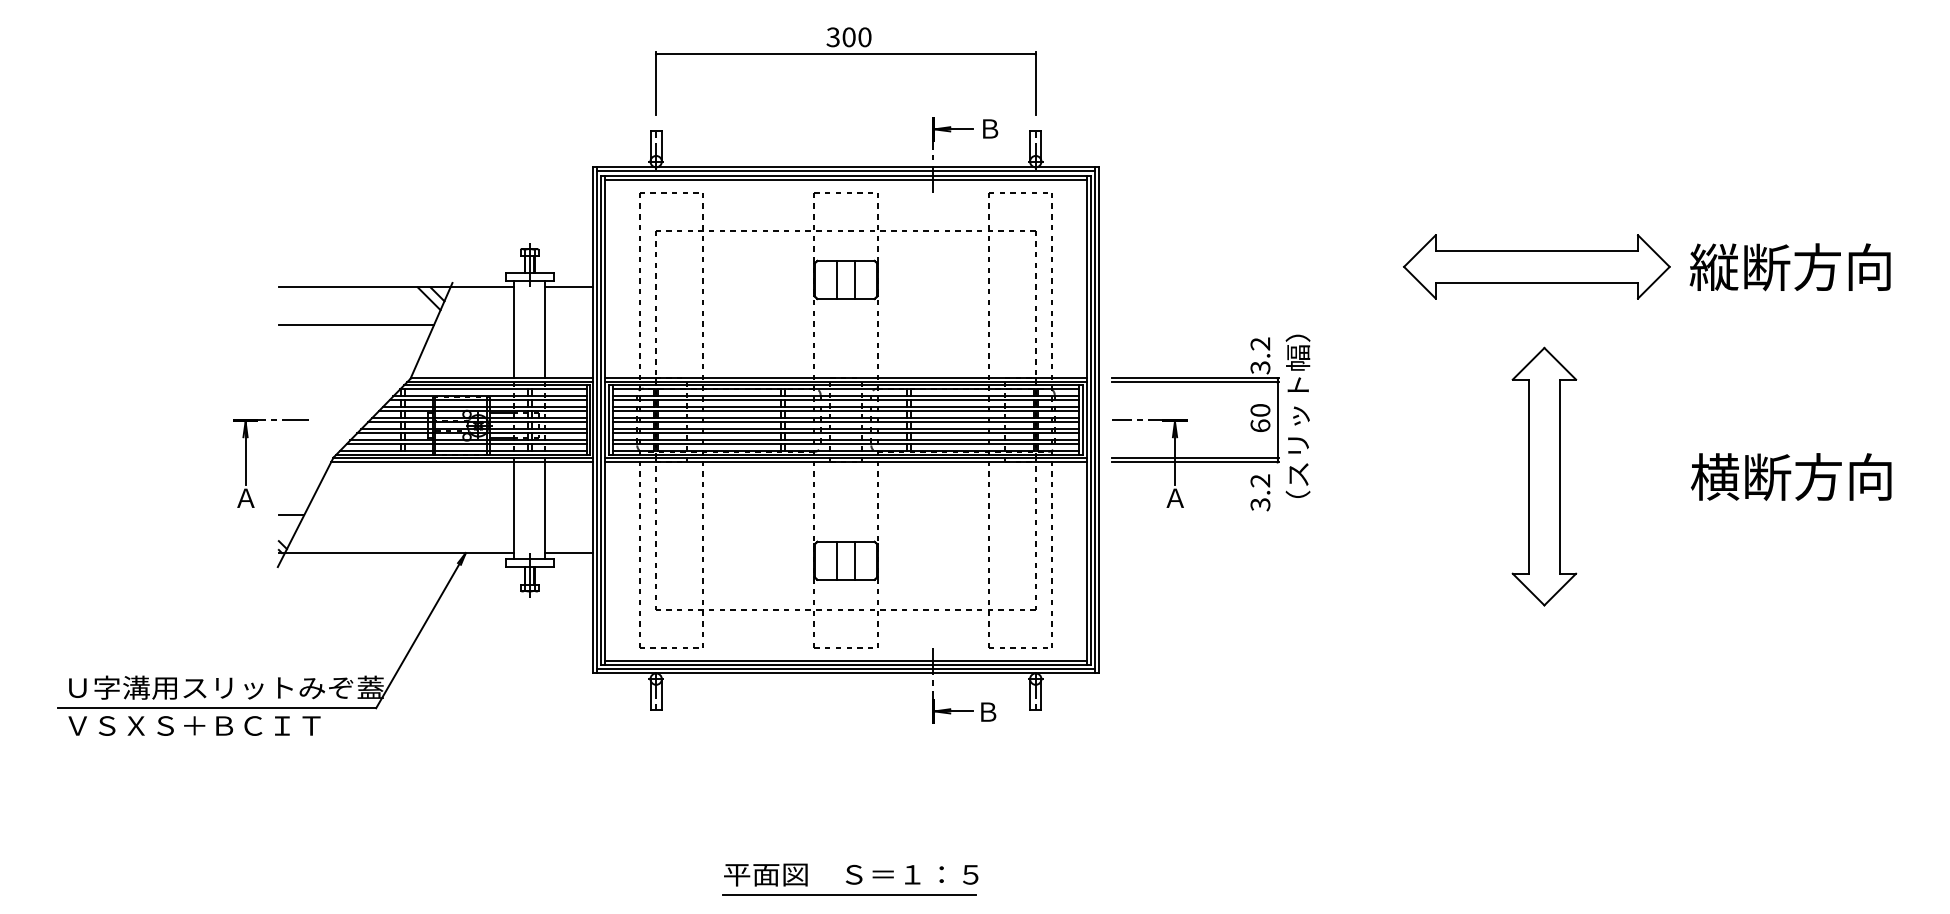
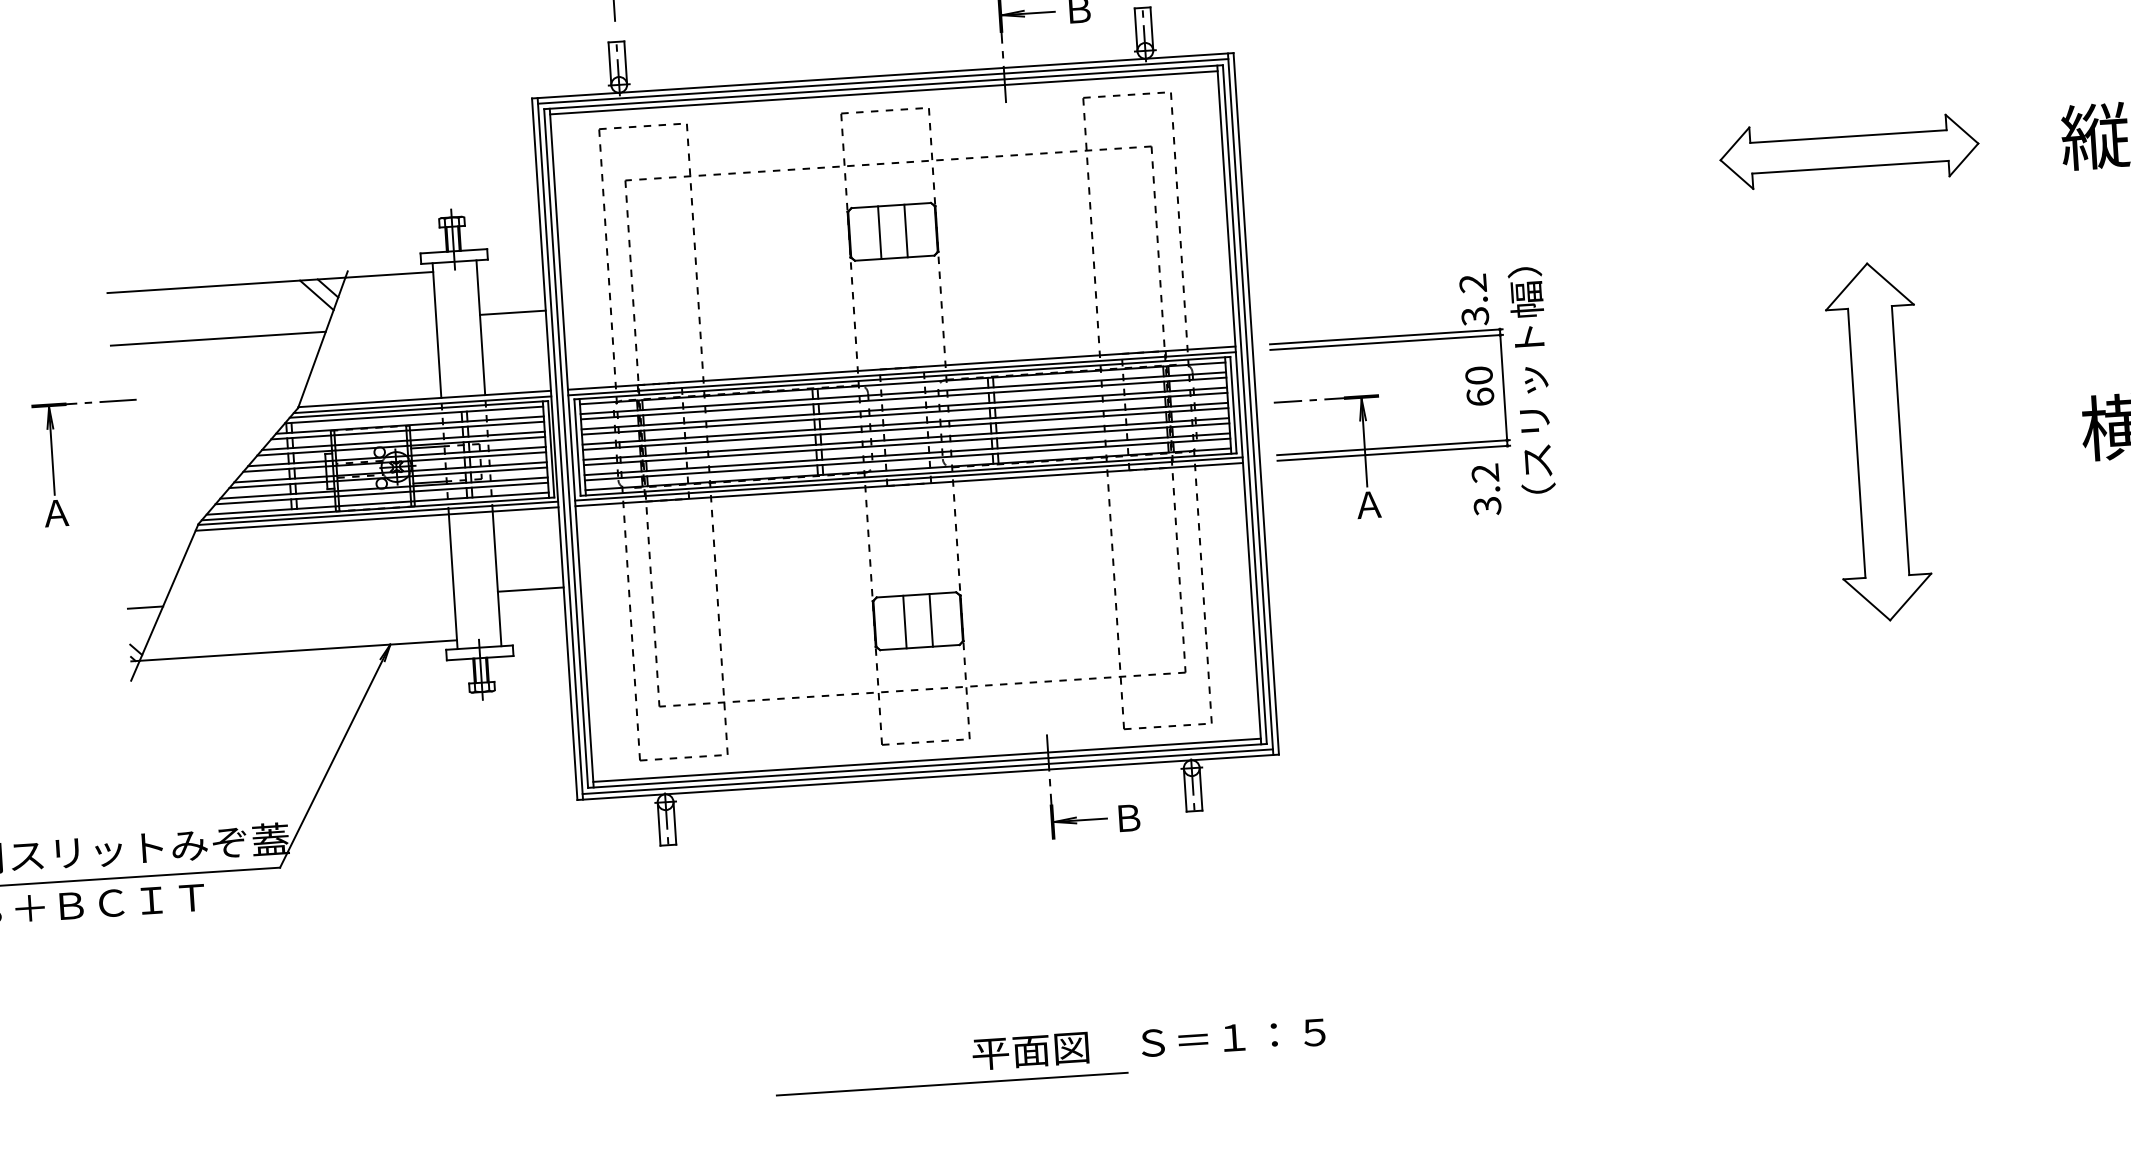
part: (1536, 266) -> (1848, 151), size x0.7
line: (568, 287) -> (511, 312), moved
part: (246, 463) -> (54, 465), moved
line: (568, 553) -> (529, 590), moved
text: (851, 874) -> (1149, 1042), moved

